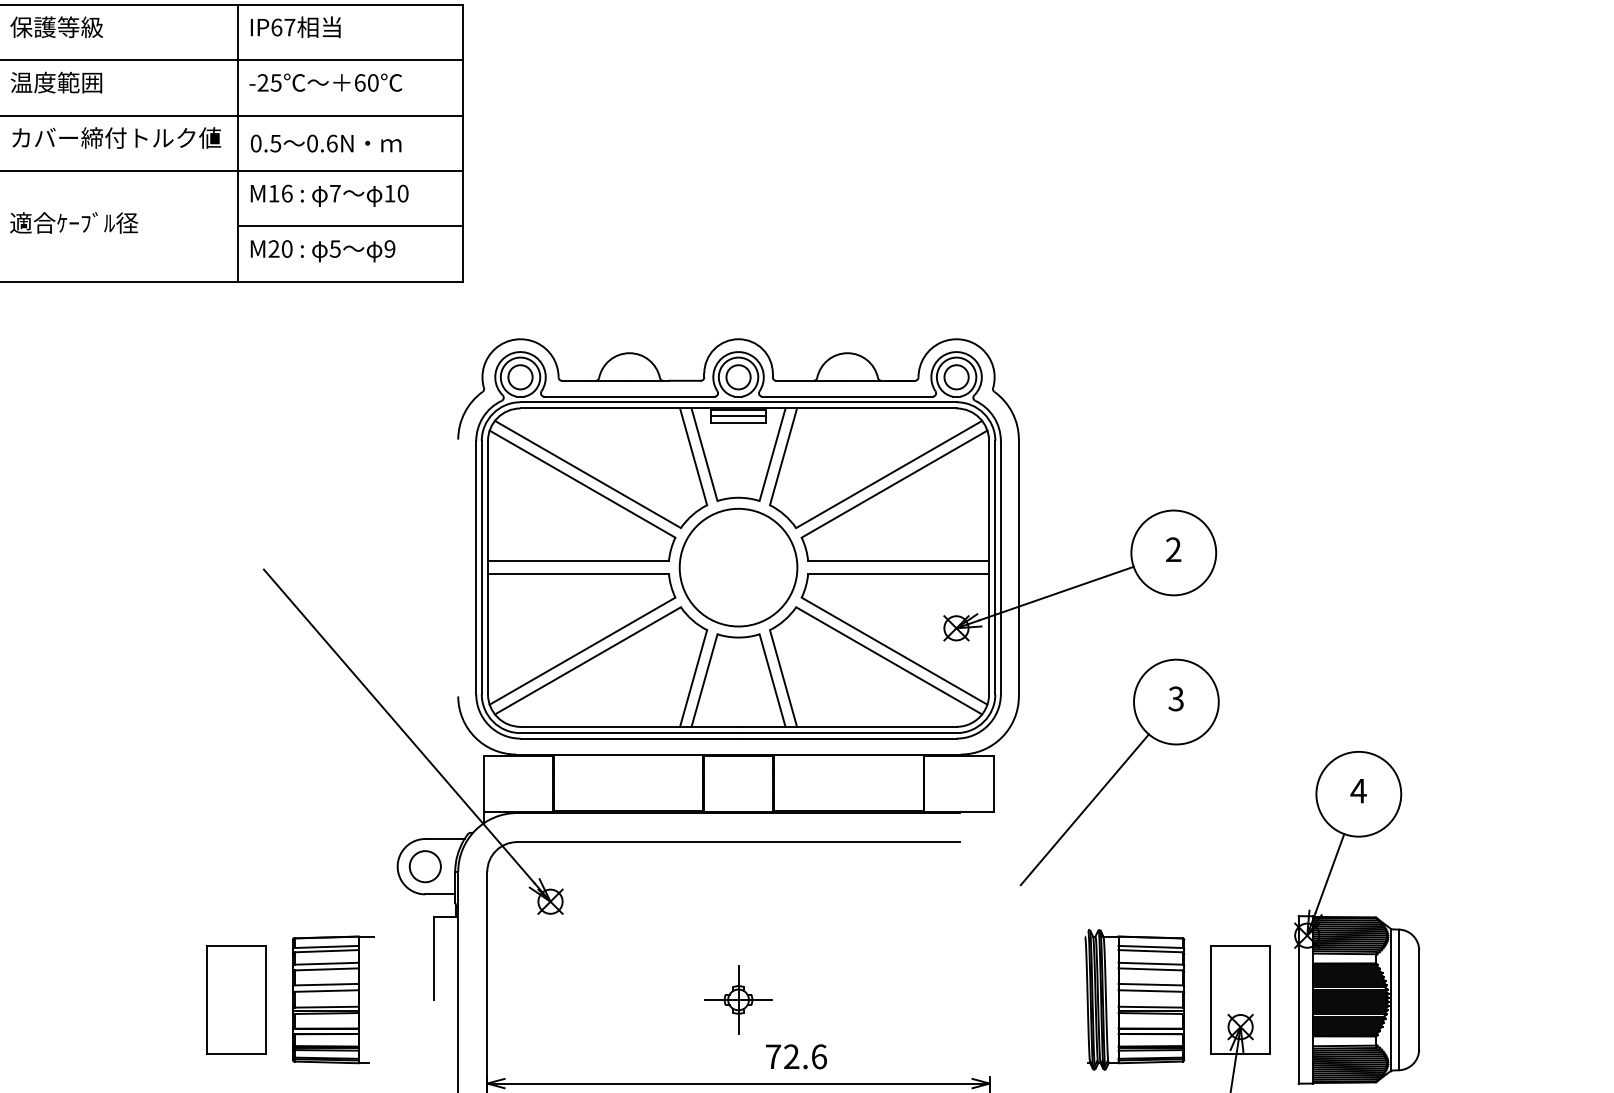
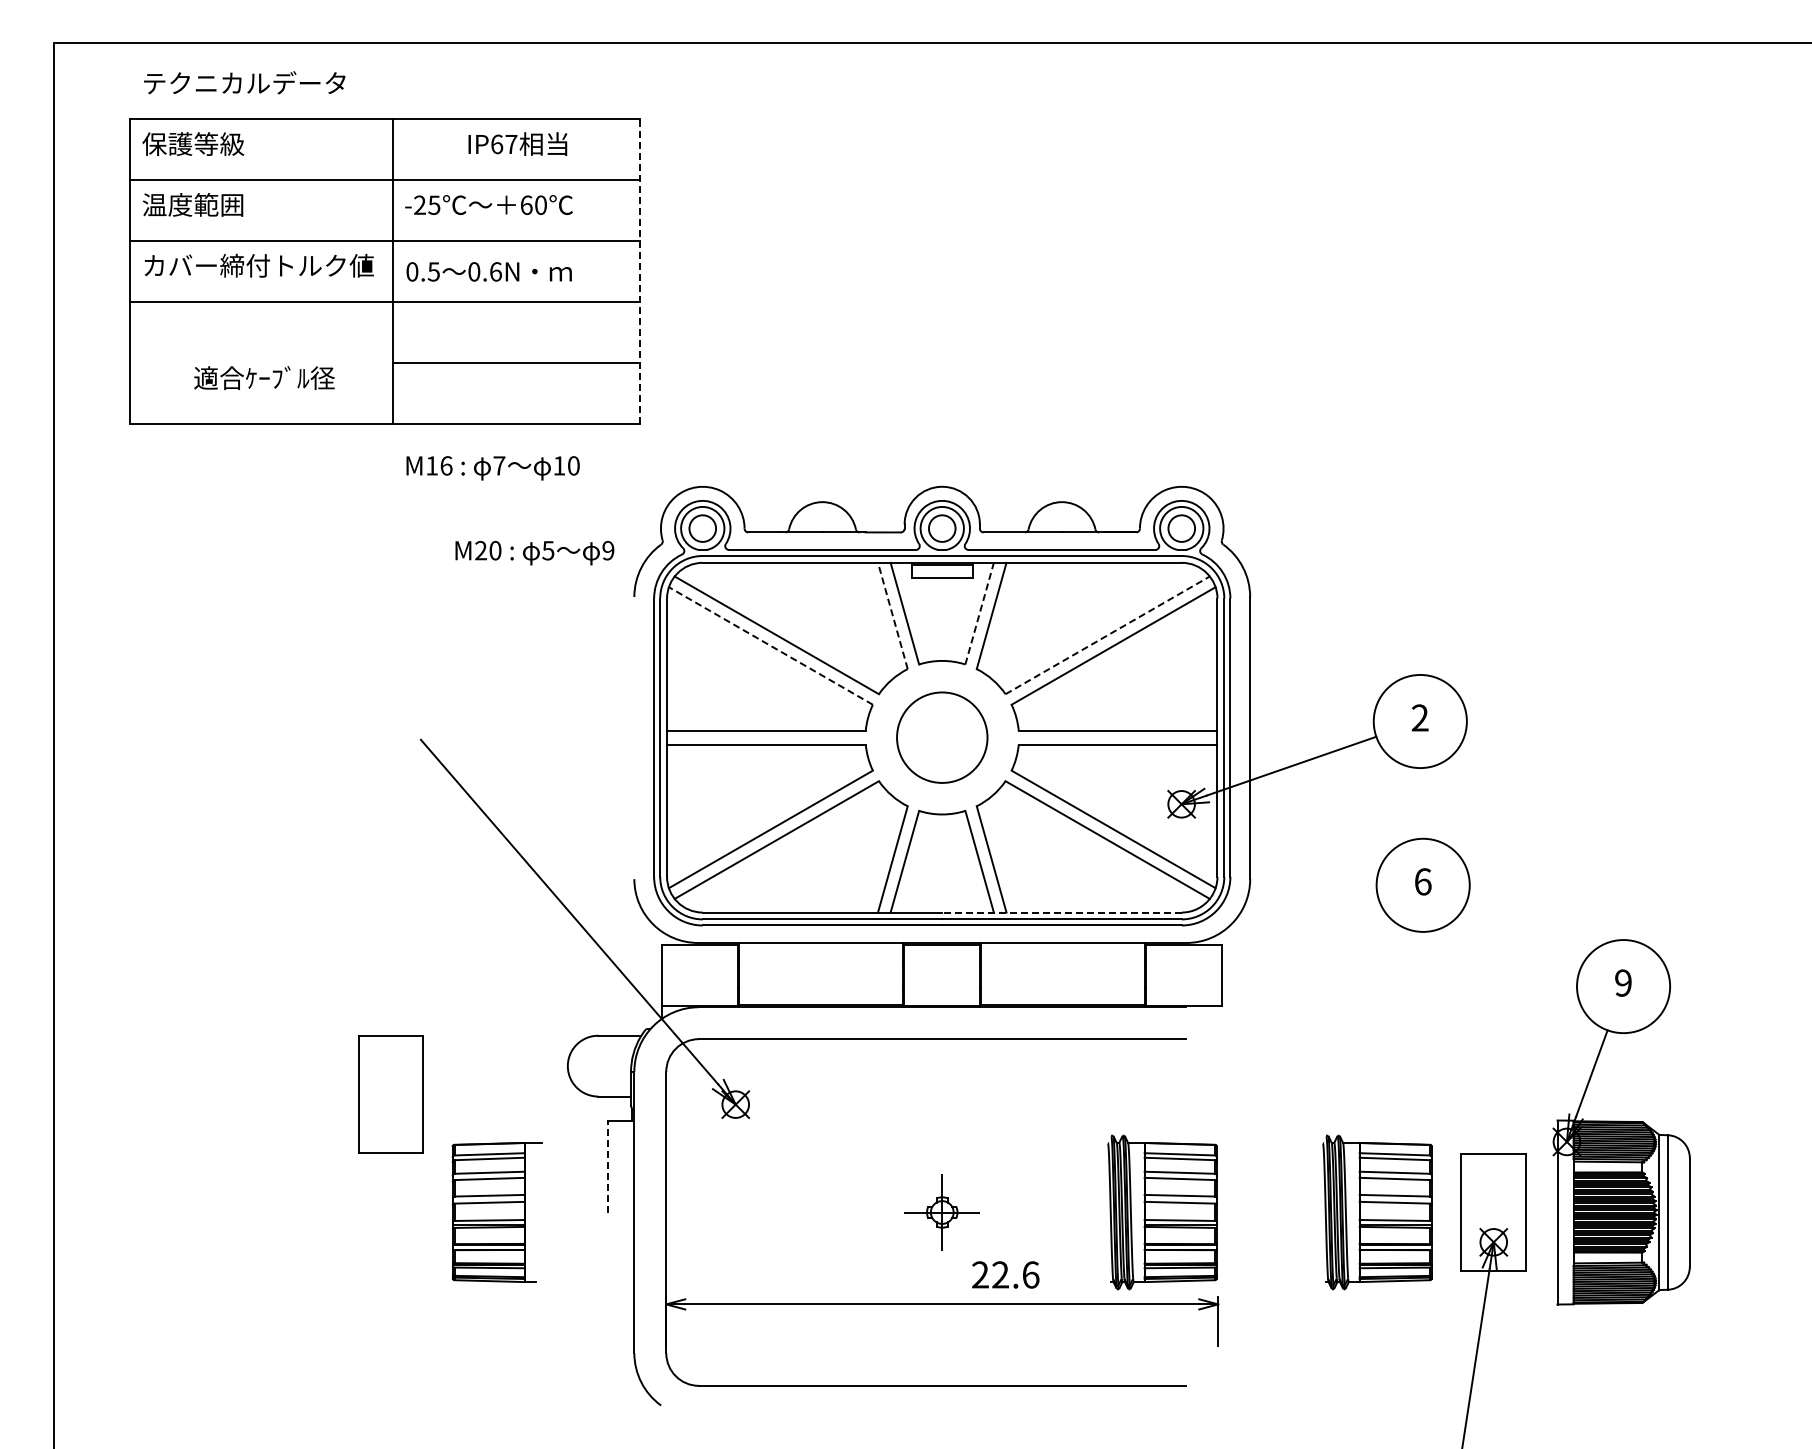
text: (295, 26) -> (517, 143), moved
line: (462, 143) -> (639, 271), solid -> dashed
text: (329, 196) -> (492, 468), moved
text: (74, 222) -> (264, 377), moved
text: (322, 251) -> (534, 553), moved
line: (737, 415) -> (941, 570), removed
line: (772, 454) -> (979, 613), solid -> dashed
line: (693, 456) -> (892, 615), solid -> dashed
line: (888, 474) -> (1107, 635), solid -> dashed
line: (582, 483) -> (770, 645), solid -> dashed
circle: (737, 567) -> (941, 737), size x0.7
text: (1175, 698) -> (1422, 881), 3 -> 6
line: (848, 726) -> (1062, 912), solid -> dashed
text: (1358, 790) -> (1623, 982), 4 -> 9
line: (1084, 809) -> (1322, 1003), removed
circle: (425, 867) -> (598, 1066), removed
line: (433, 958) -> (607, 1166), solid -> dashed
part: (236, 999) -> (390, 1094), moved
part: (939, 999) -> (1162, 1212), added
text: (773, 1056) -> (980, 1274), 72.6 -> 22.6

